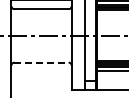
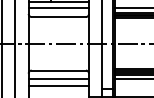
line: (42, 62) -> (59, 70), dashed -> solid
line: (41, 71) -> (58, 79), added
line: (41, 77) -> (58, 85), added

